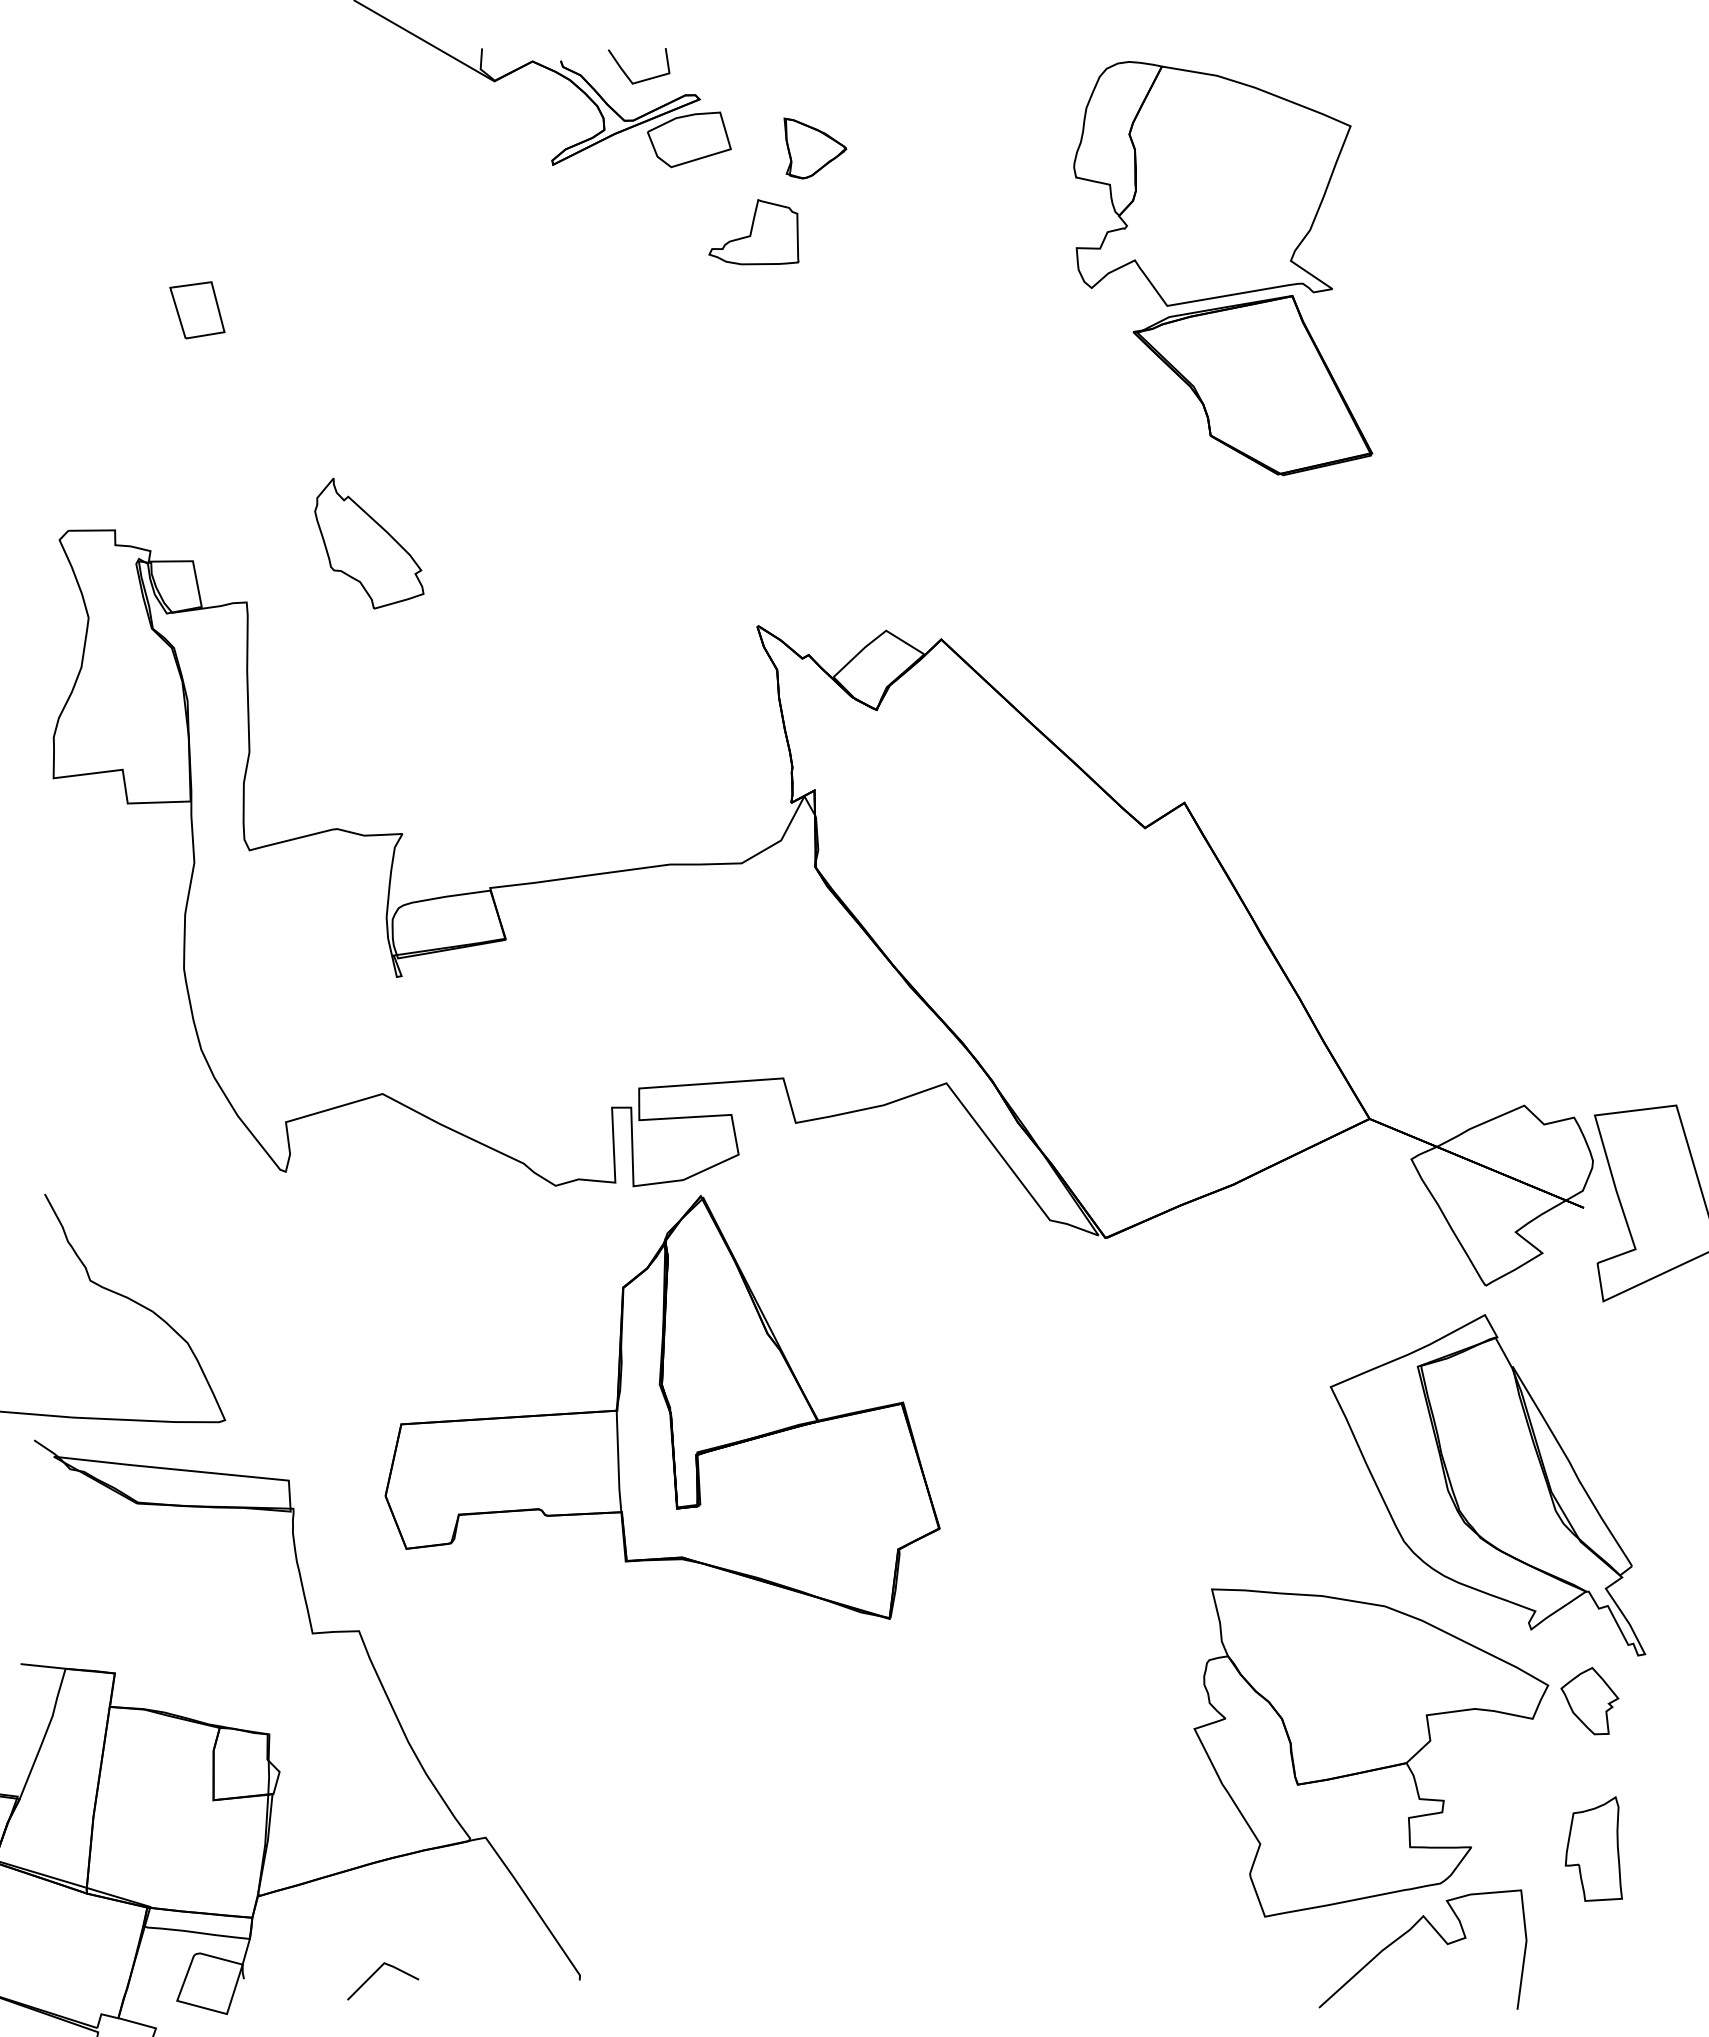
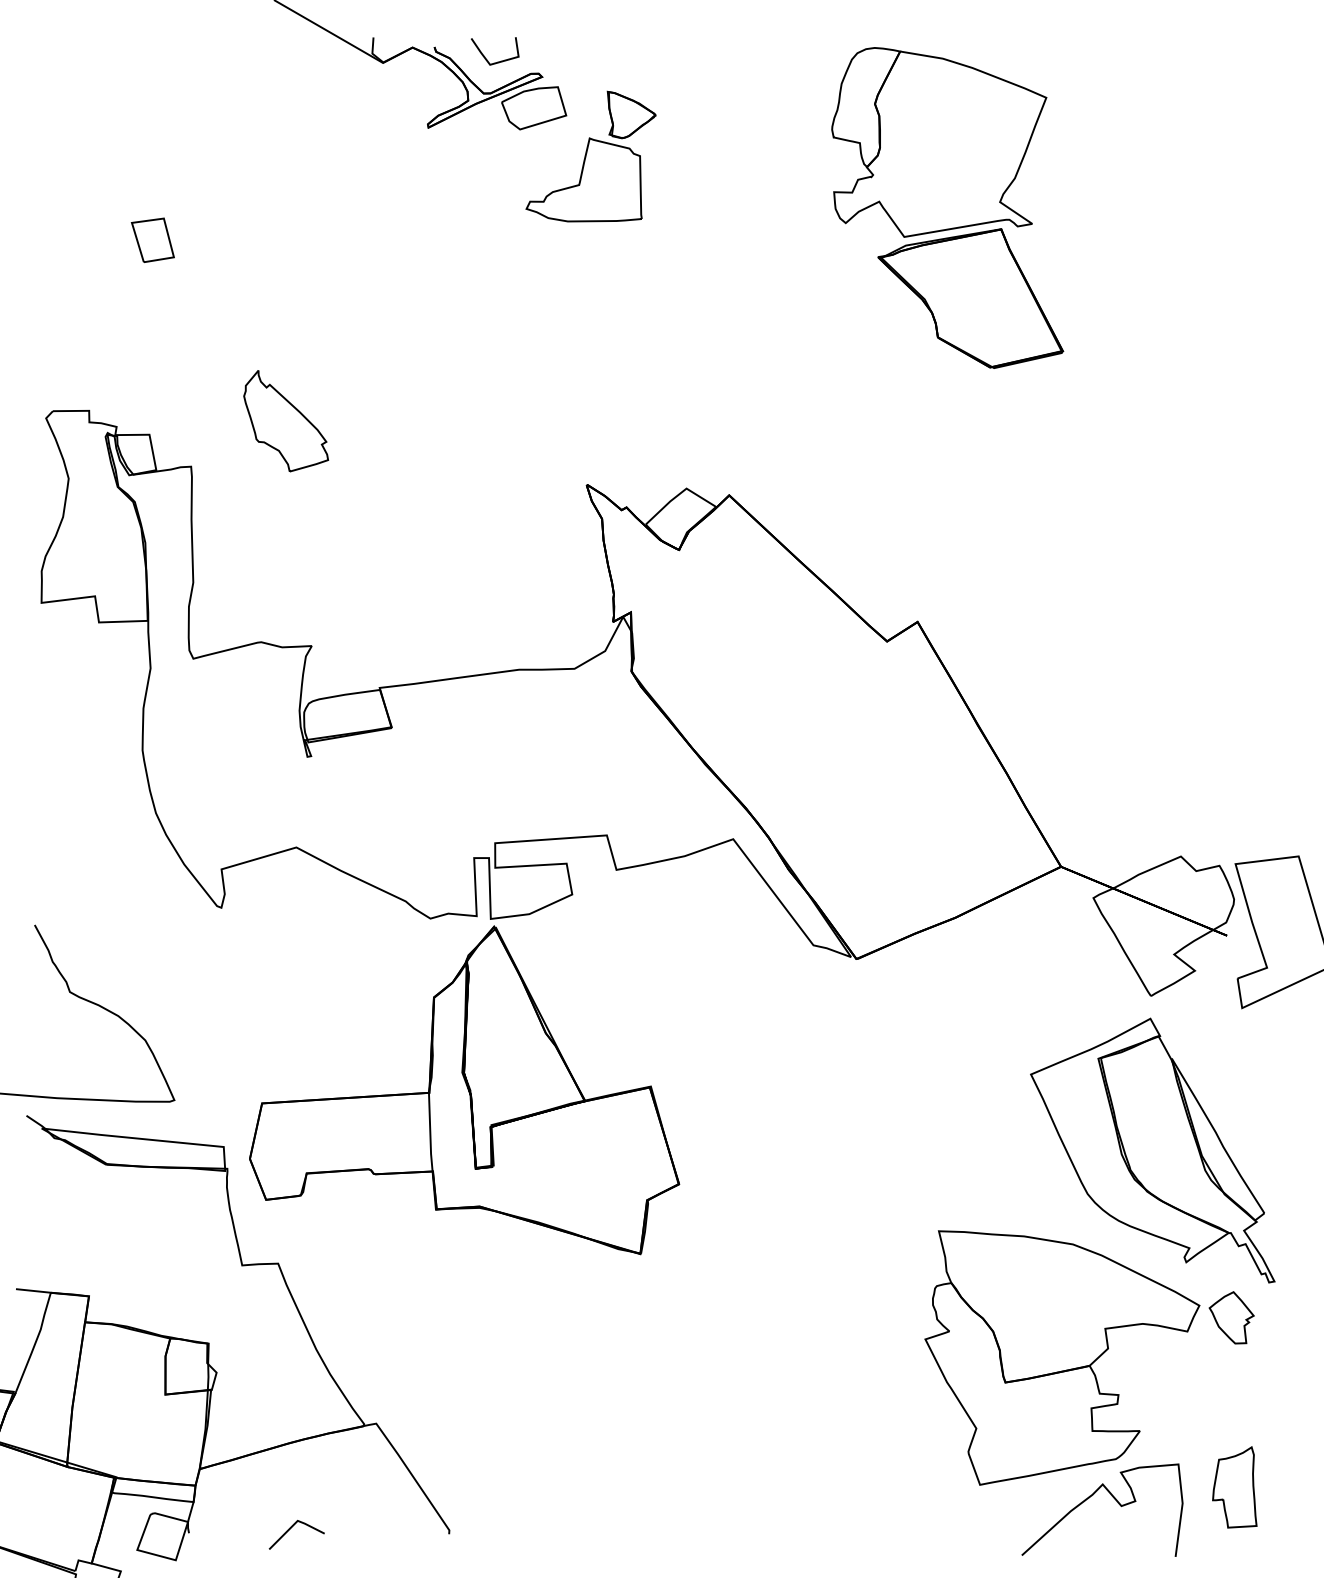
part: (753, 231) -> (583, 179), size x1.67
part: (662, 1406) -> (464, 1089), moved
part: (1593, 1848) -> (1234, 1487), moved

